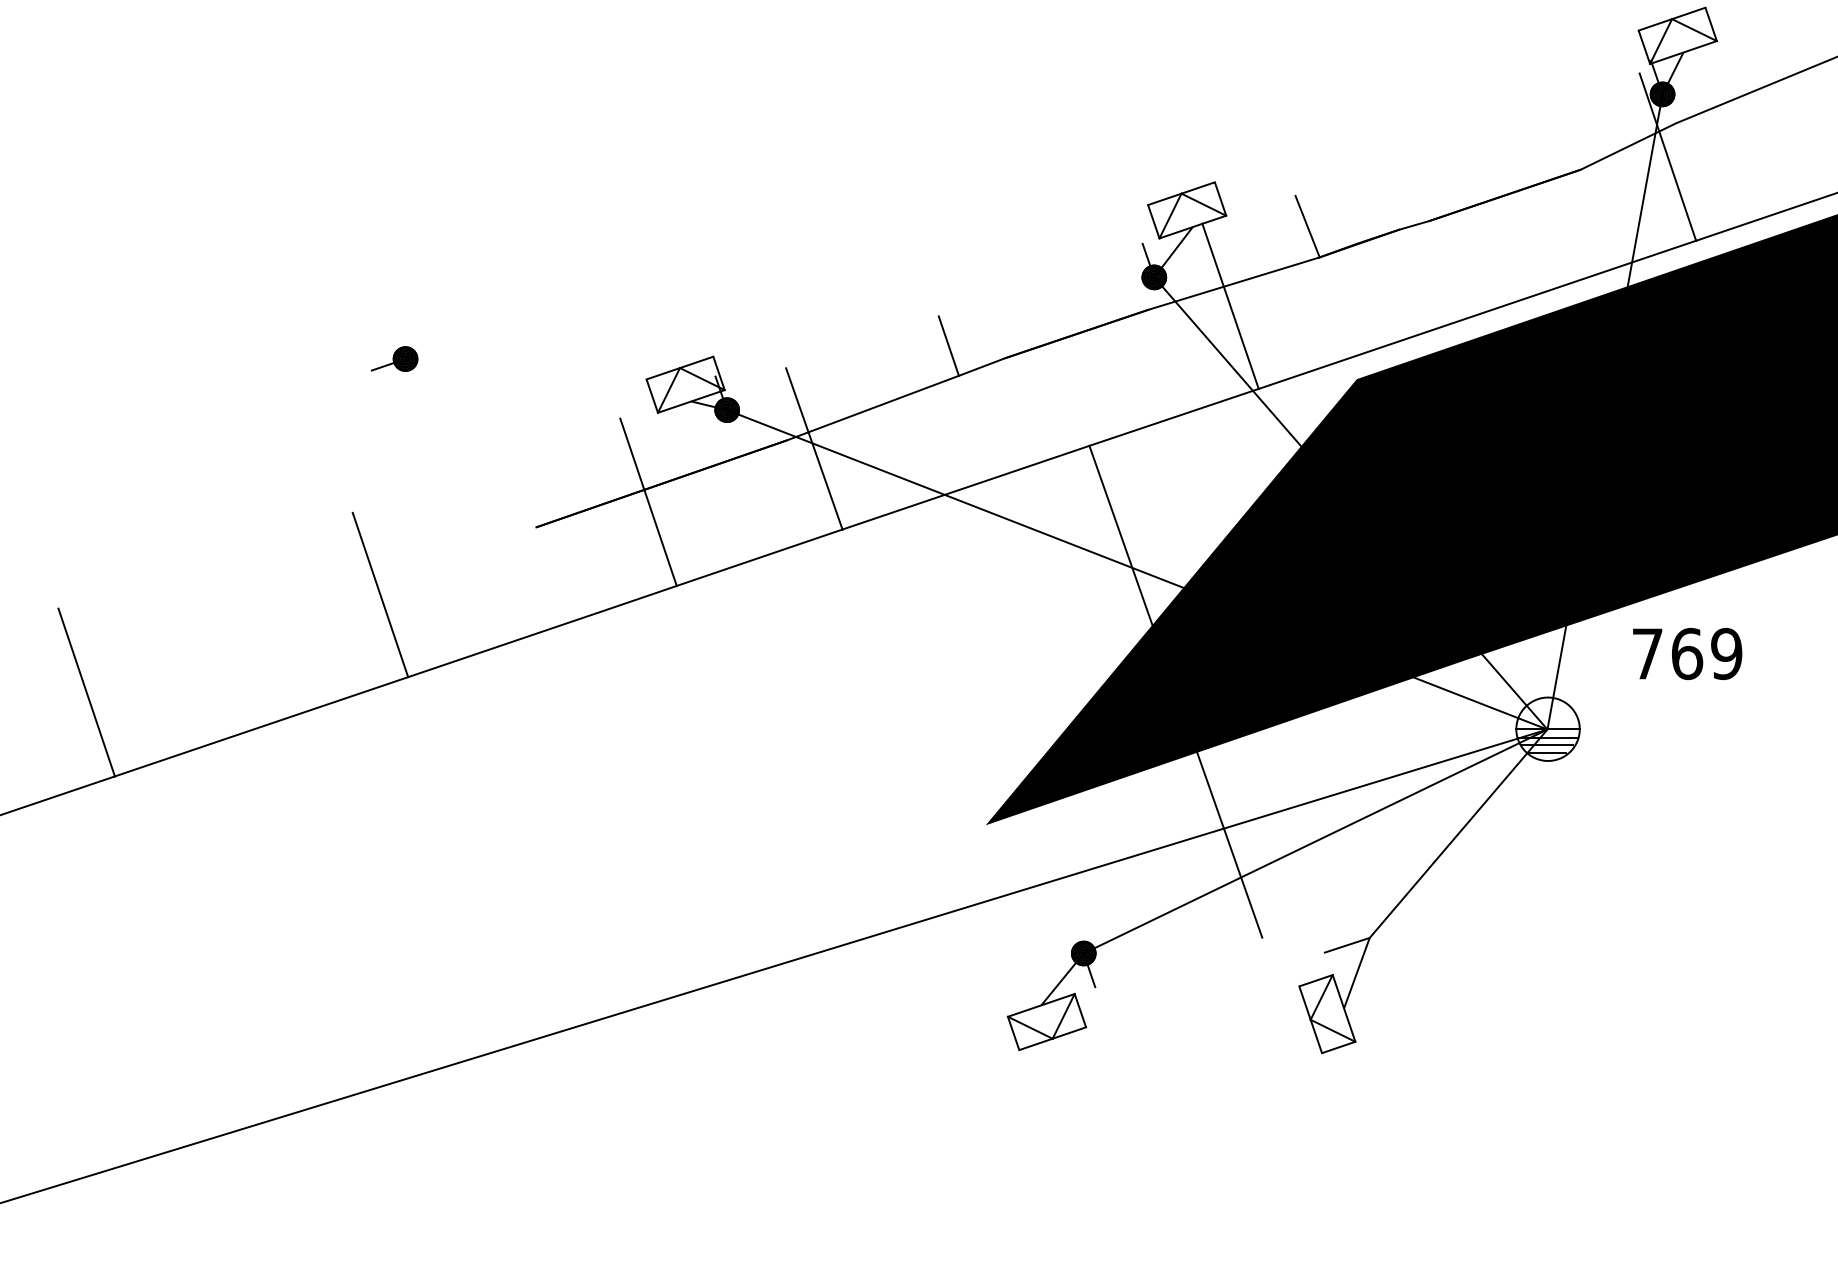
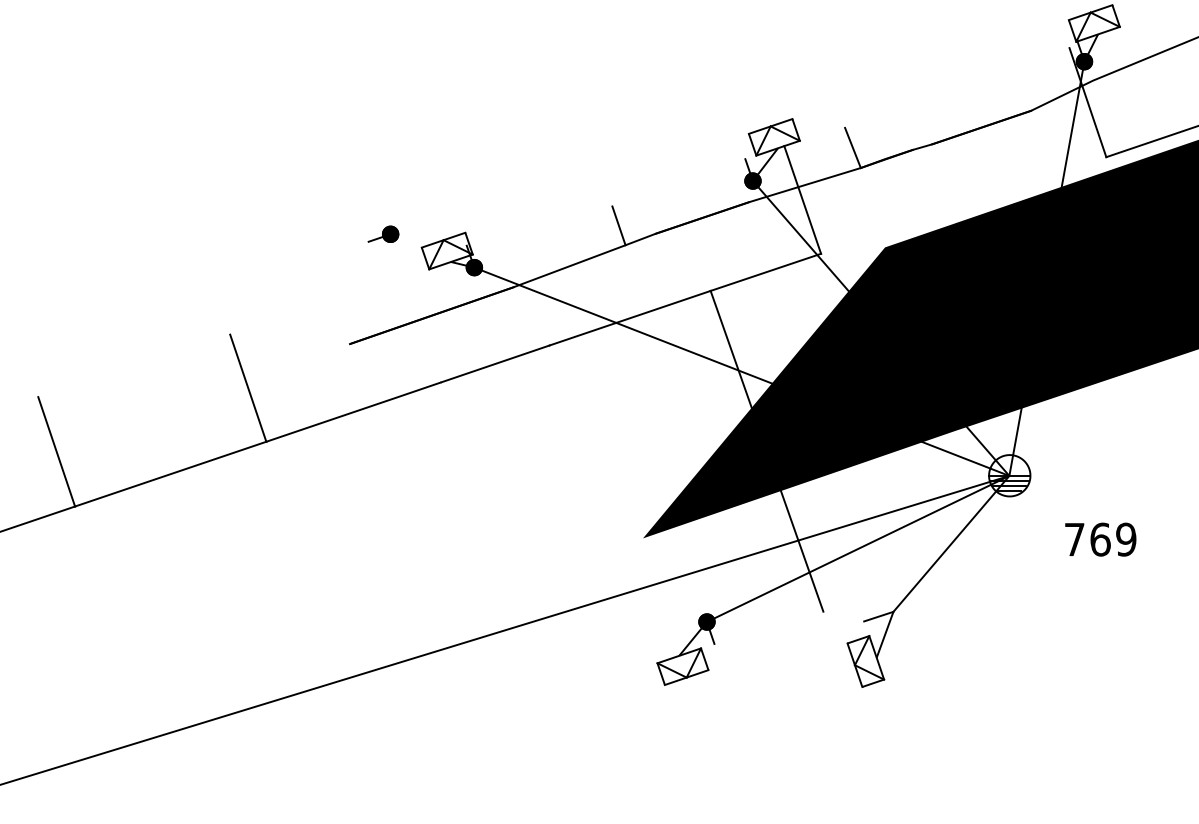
line: (1477, 314) -> (963, 205), removed
part: (394, 357) -> (383, 233), moved
line: (813, 448) -> (530, 292), removed
line: (647, 501) -> (422, 327), removed
text: (1687, 653) -> (1100, 539), moved

